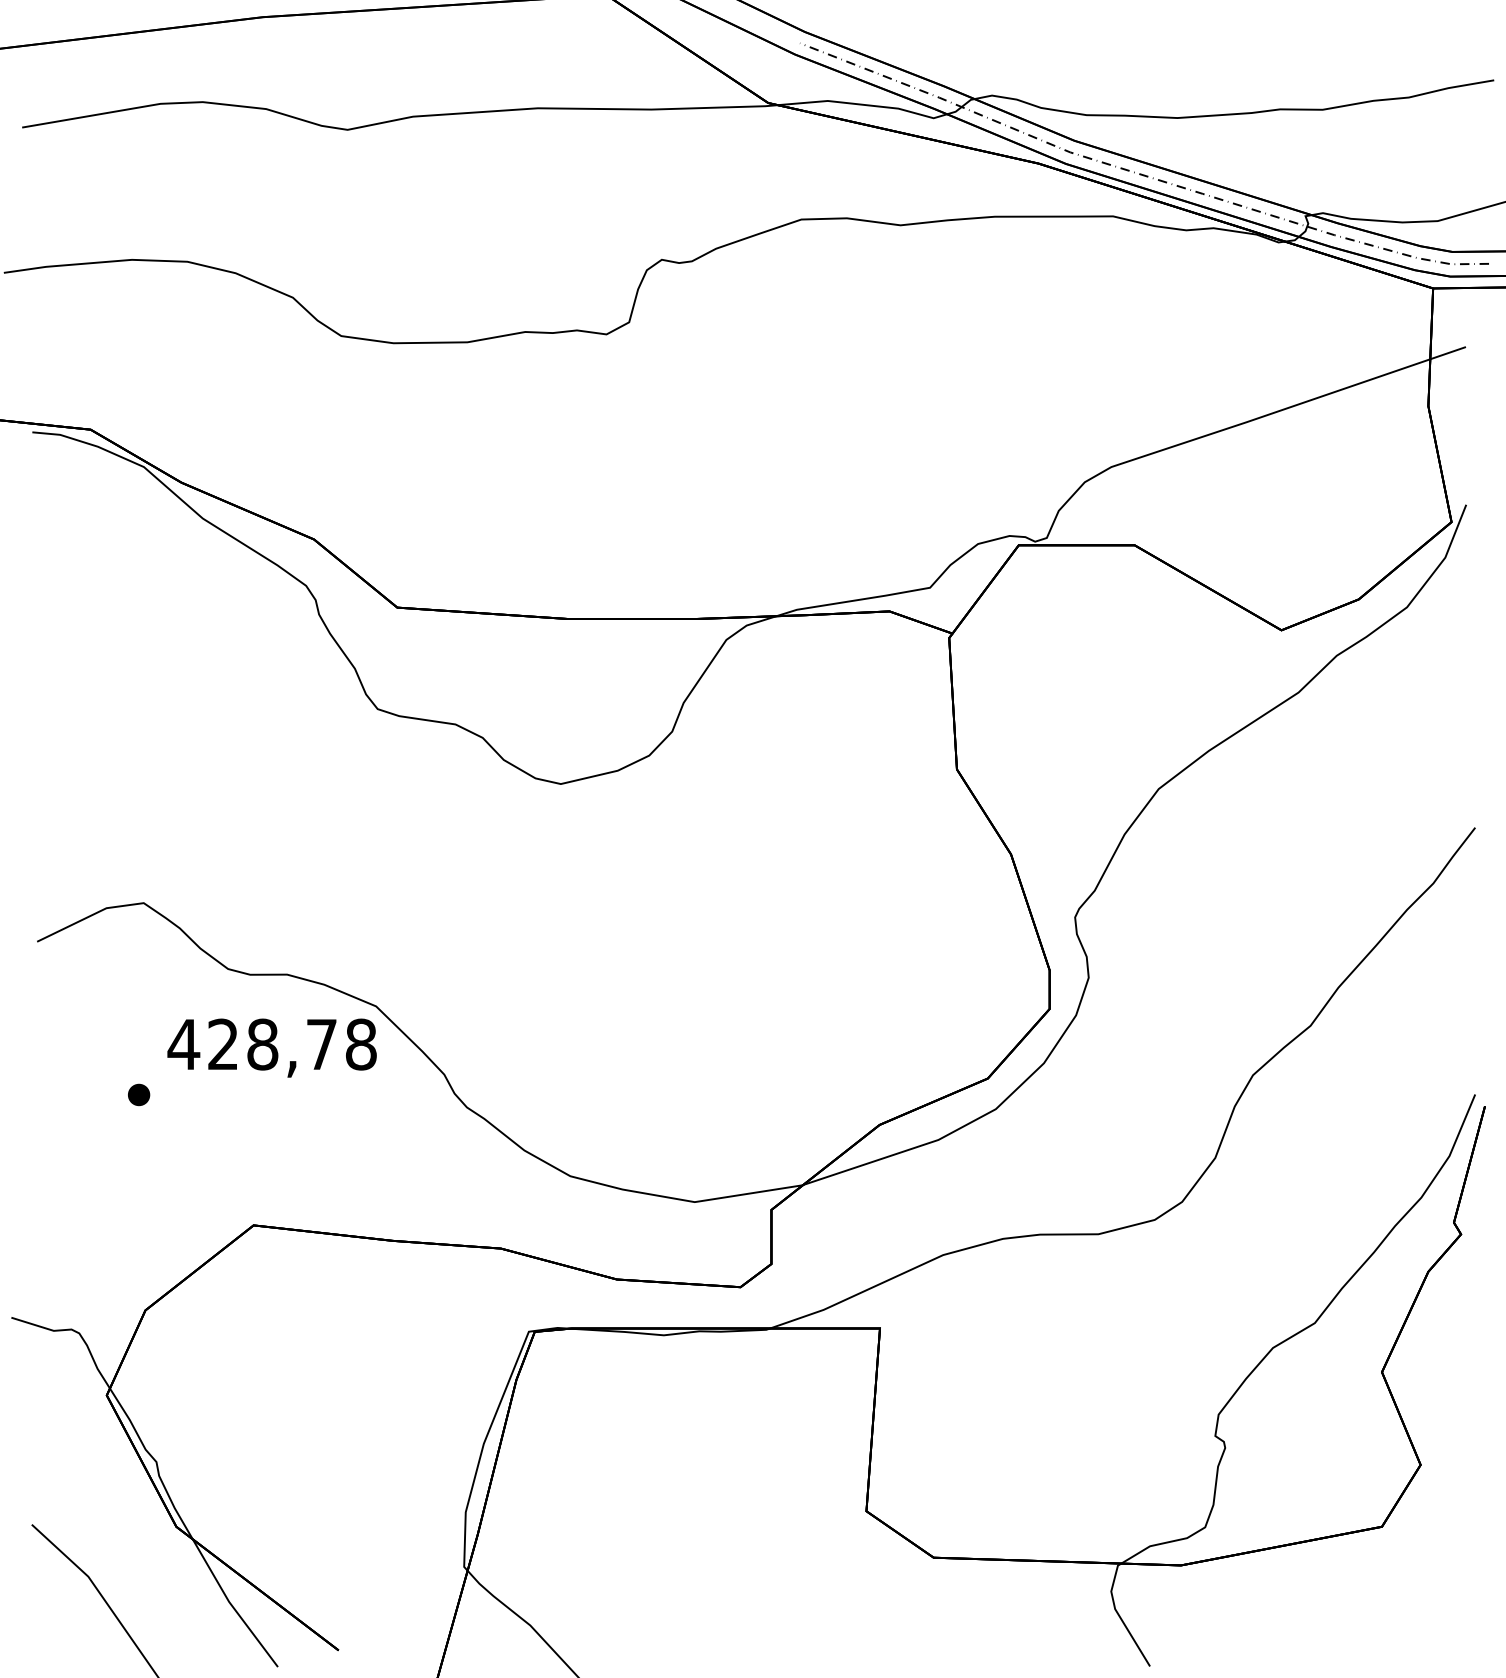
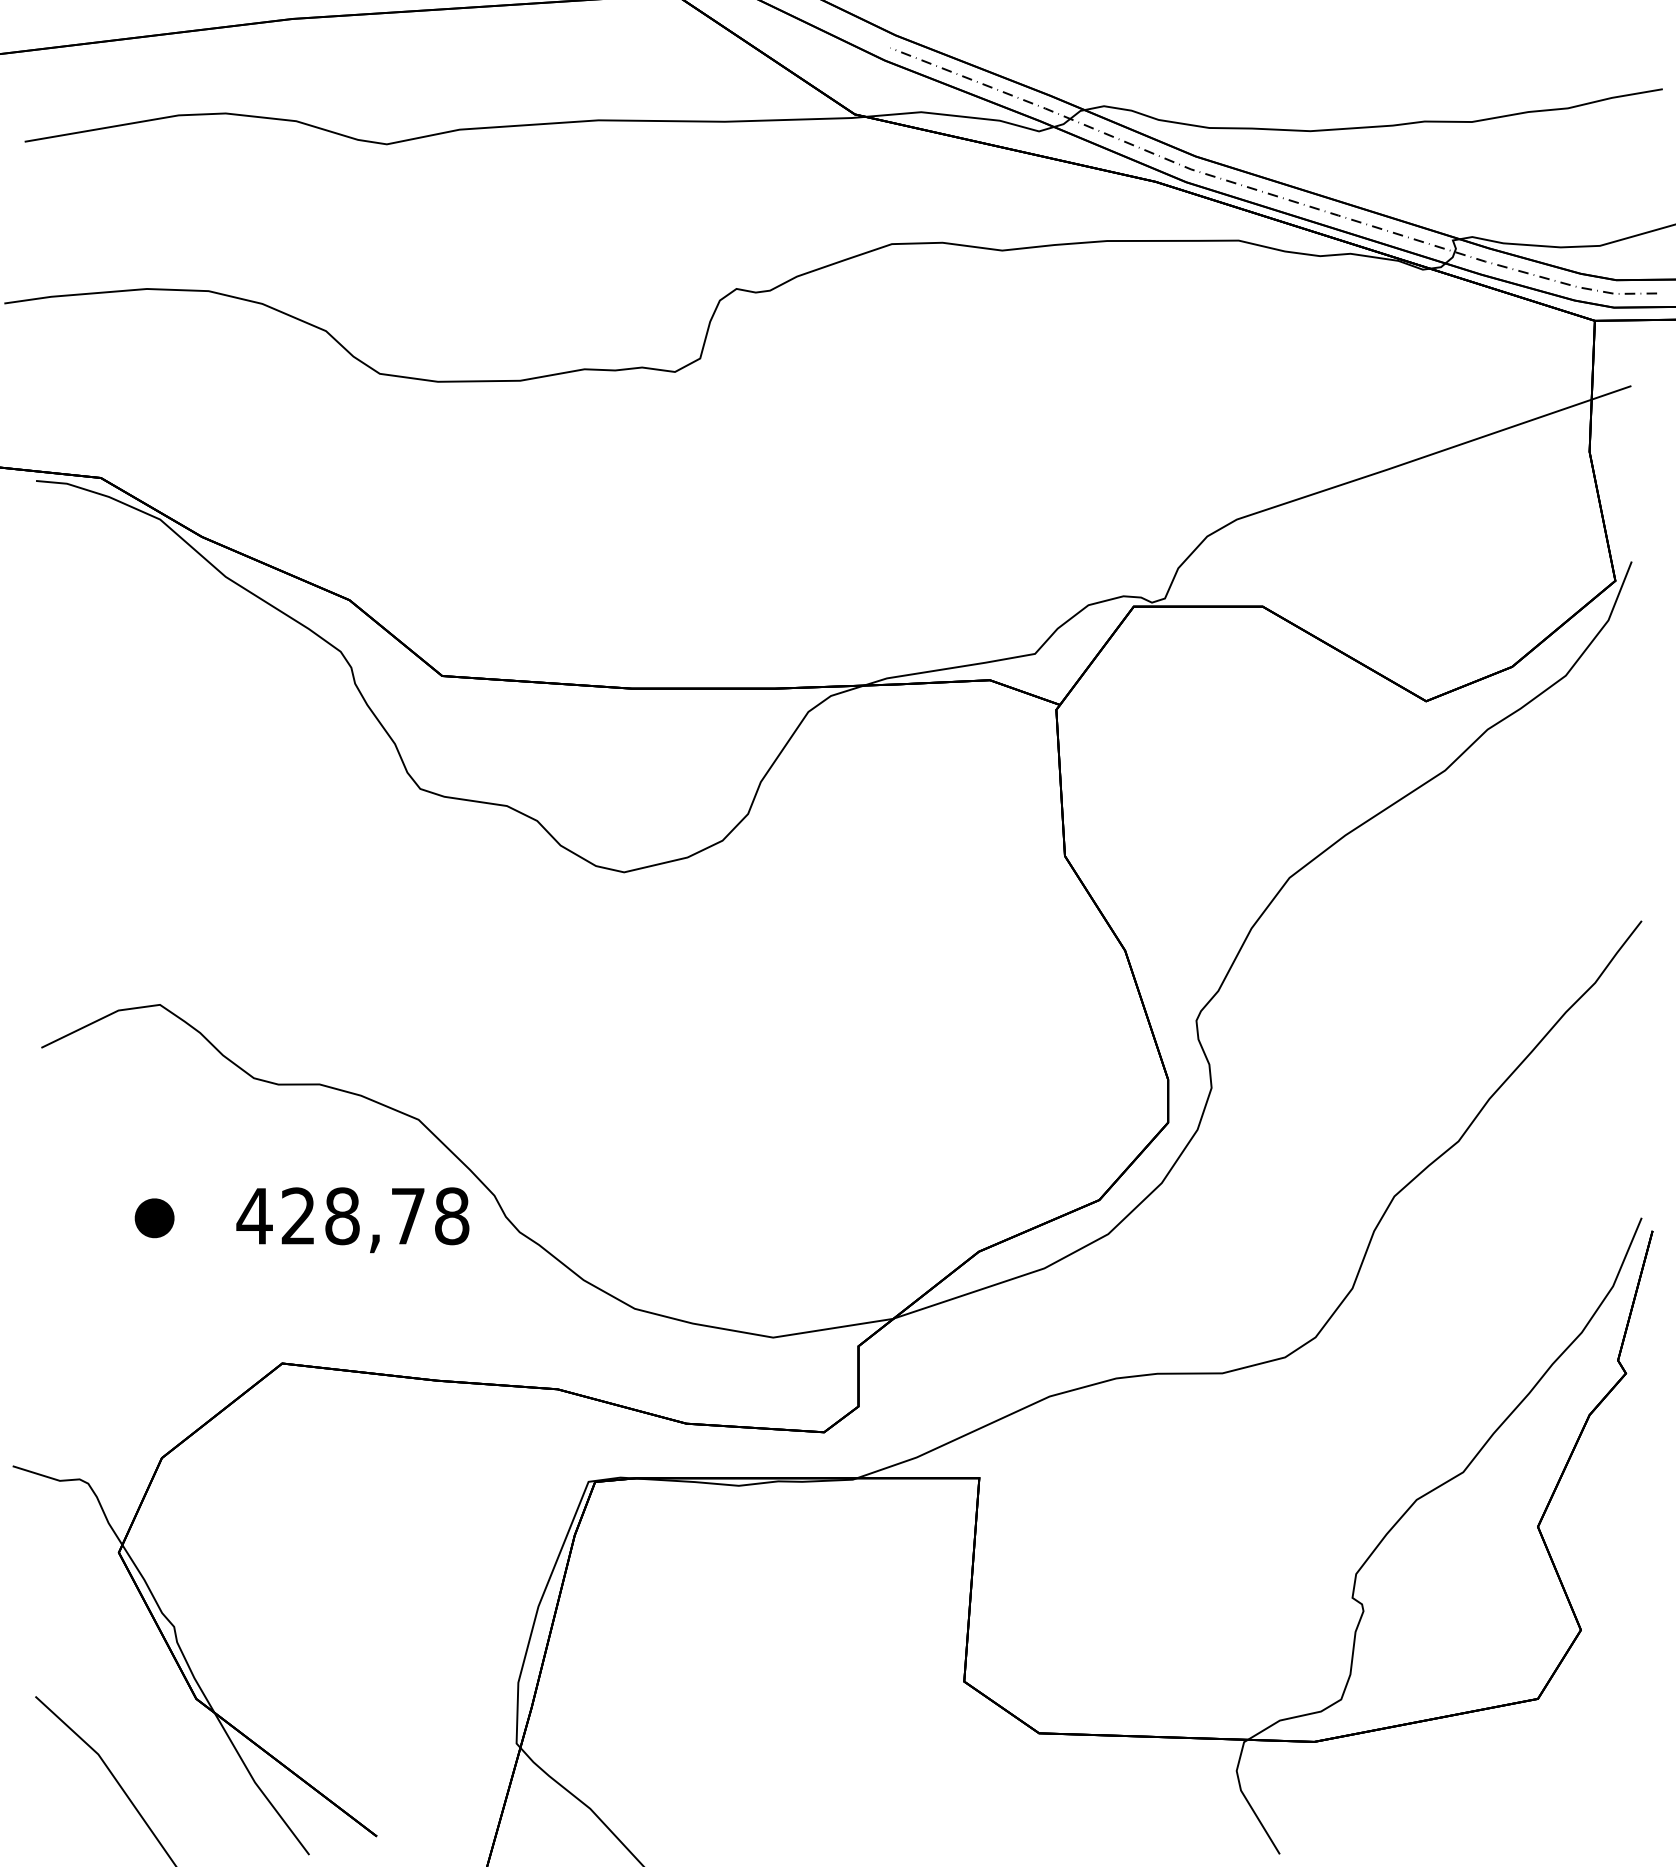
text: (271, 1048) -> (352, 1220), moved
part: (138, 1095) -> (154, 1218), size x1.6

